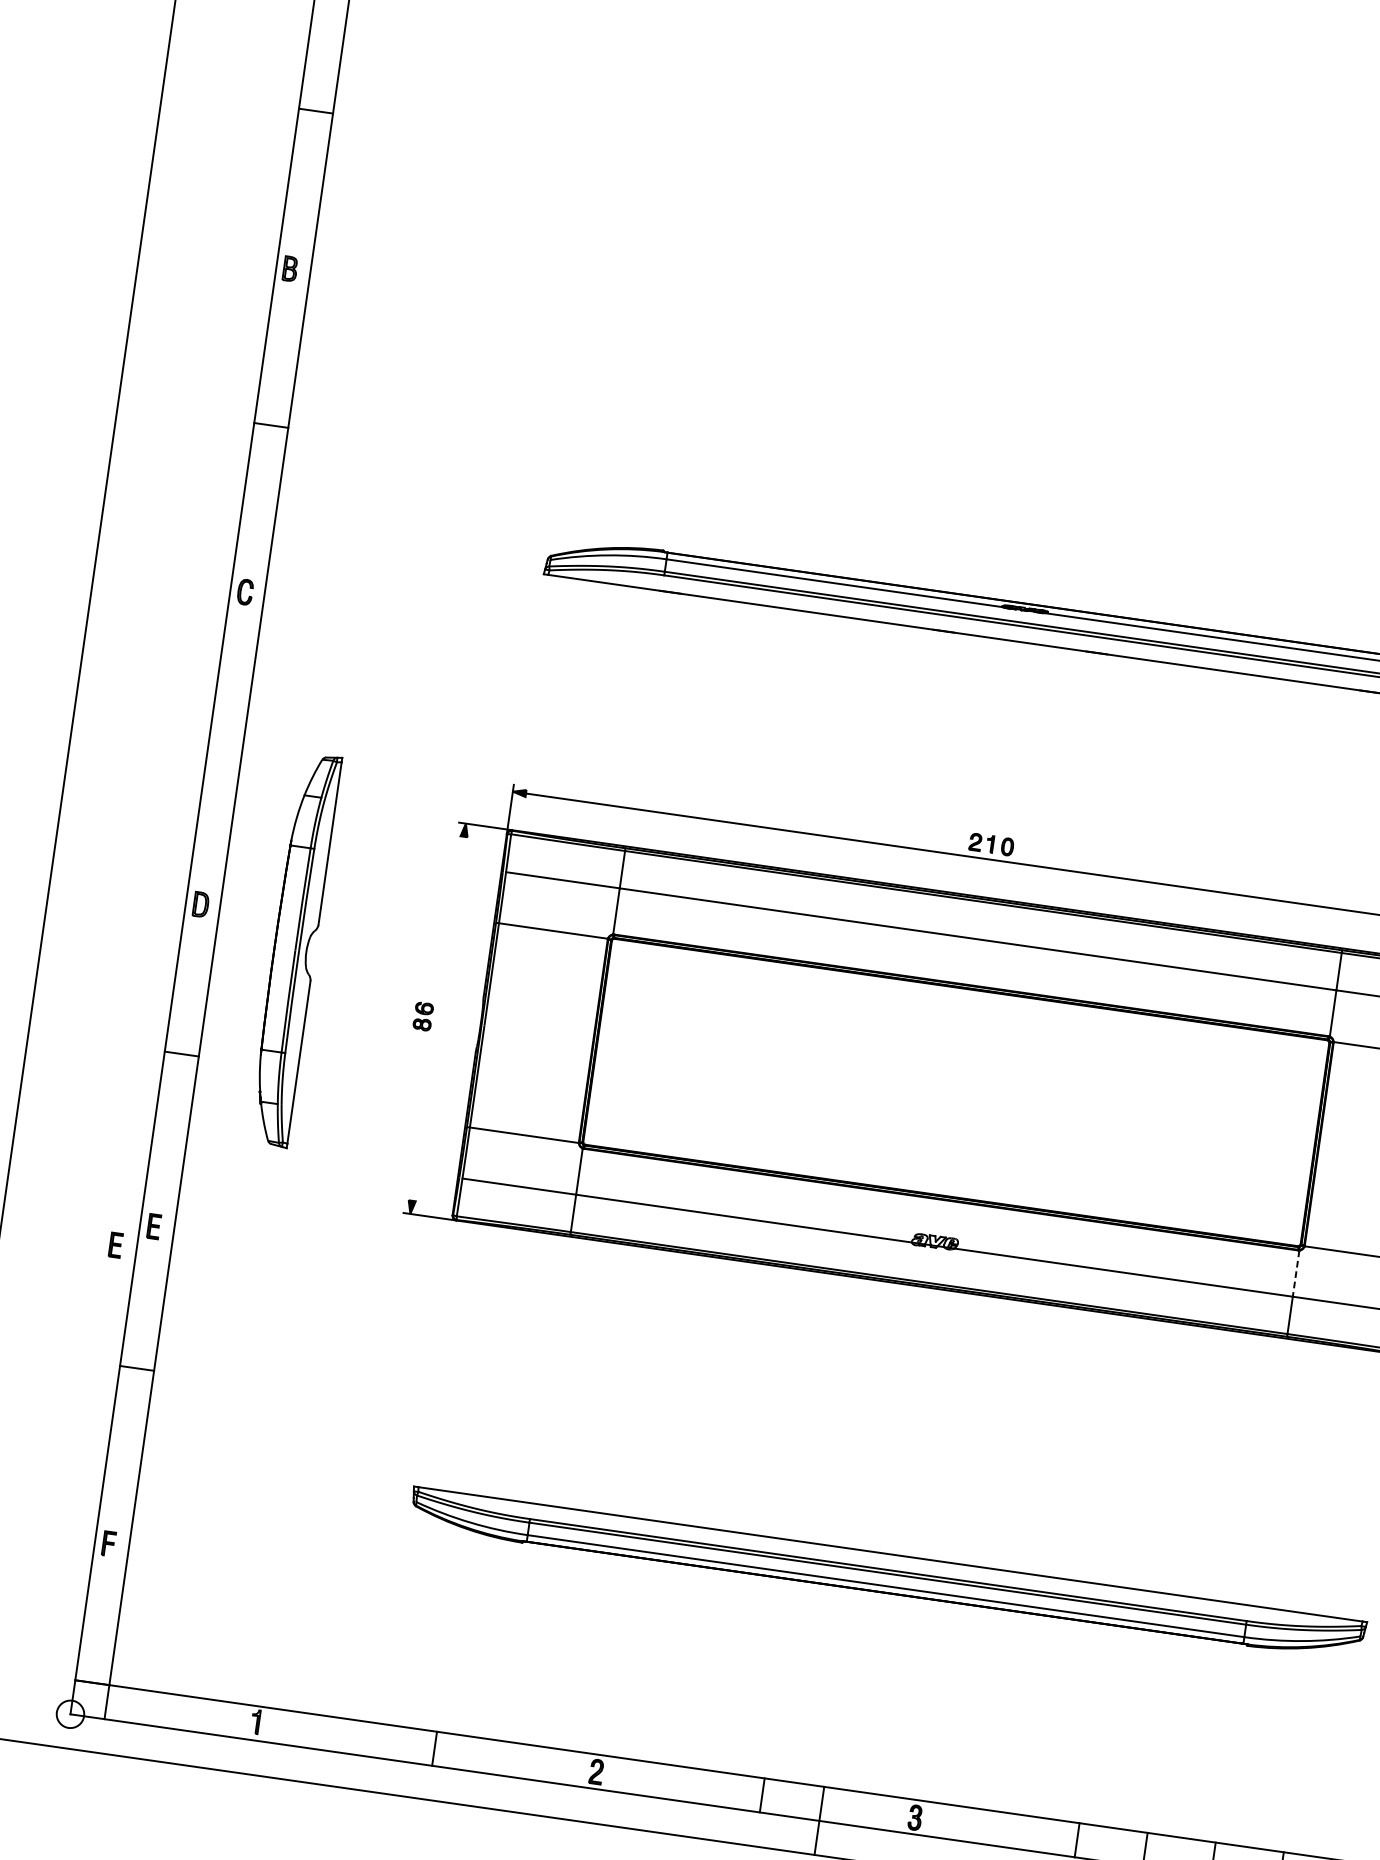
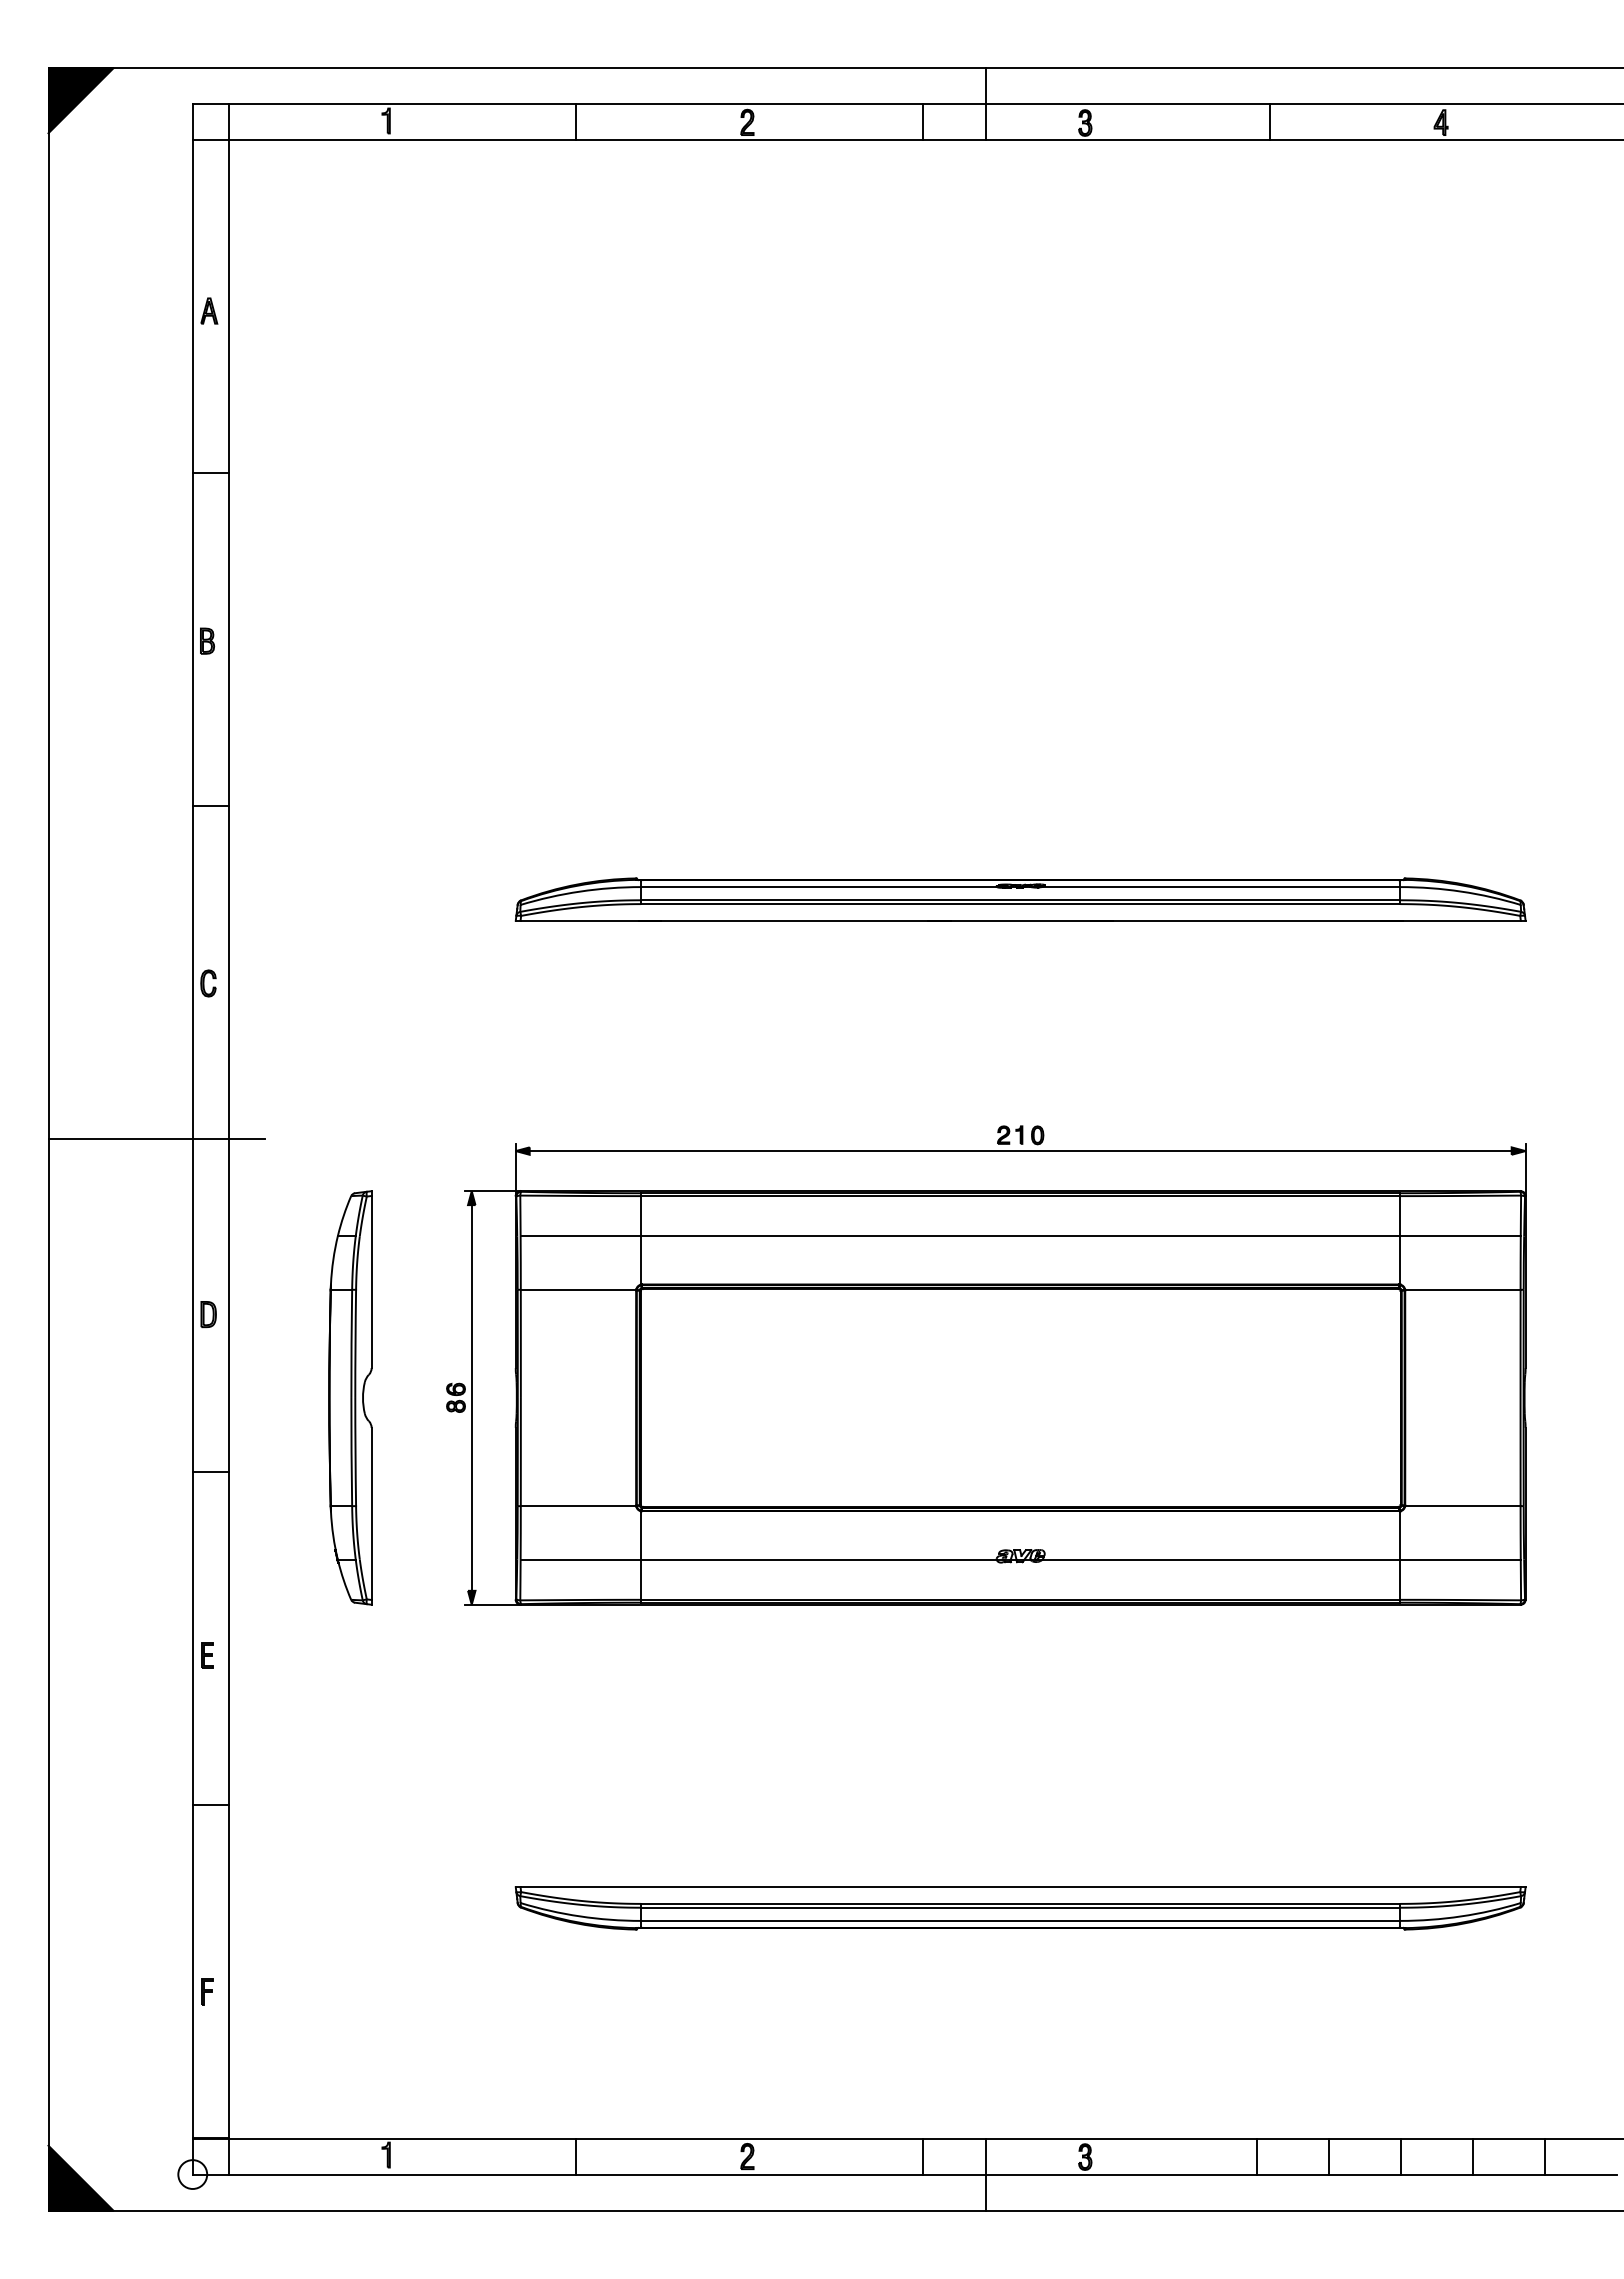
line: (175, 732) -> (156, 1139), added
part: (294, 949) -> (350, 1397), moved
line: (437, 1018) -> (471, 1397), added
part: (115, 1244) -> (170, 1680), removed
line: (1296, 1274) -> (1400, 1536), dashed -> solid

